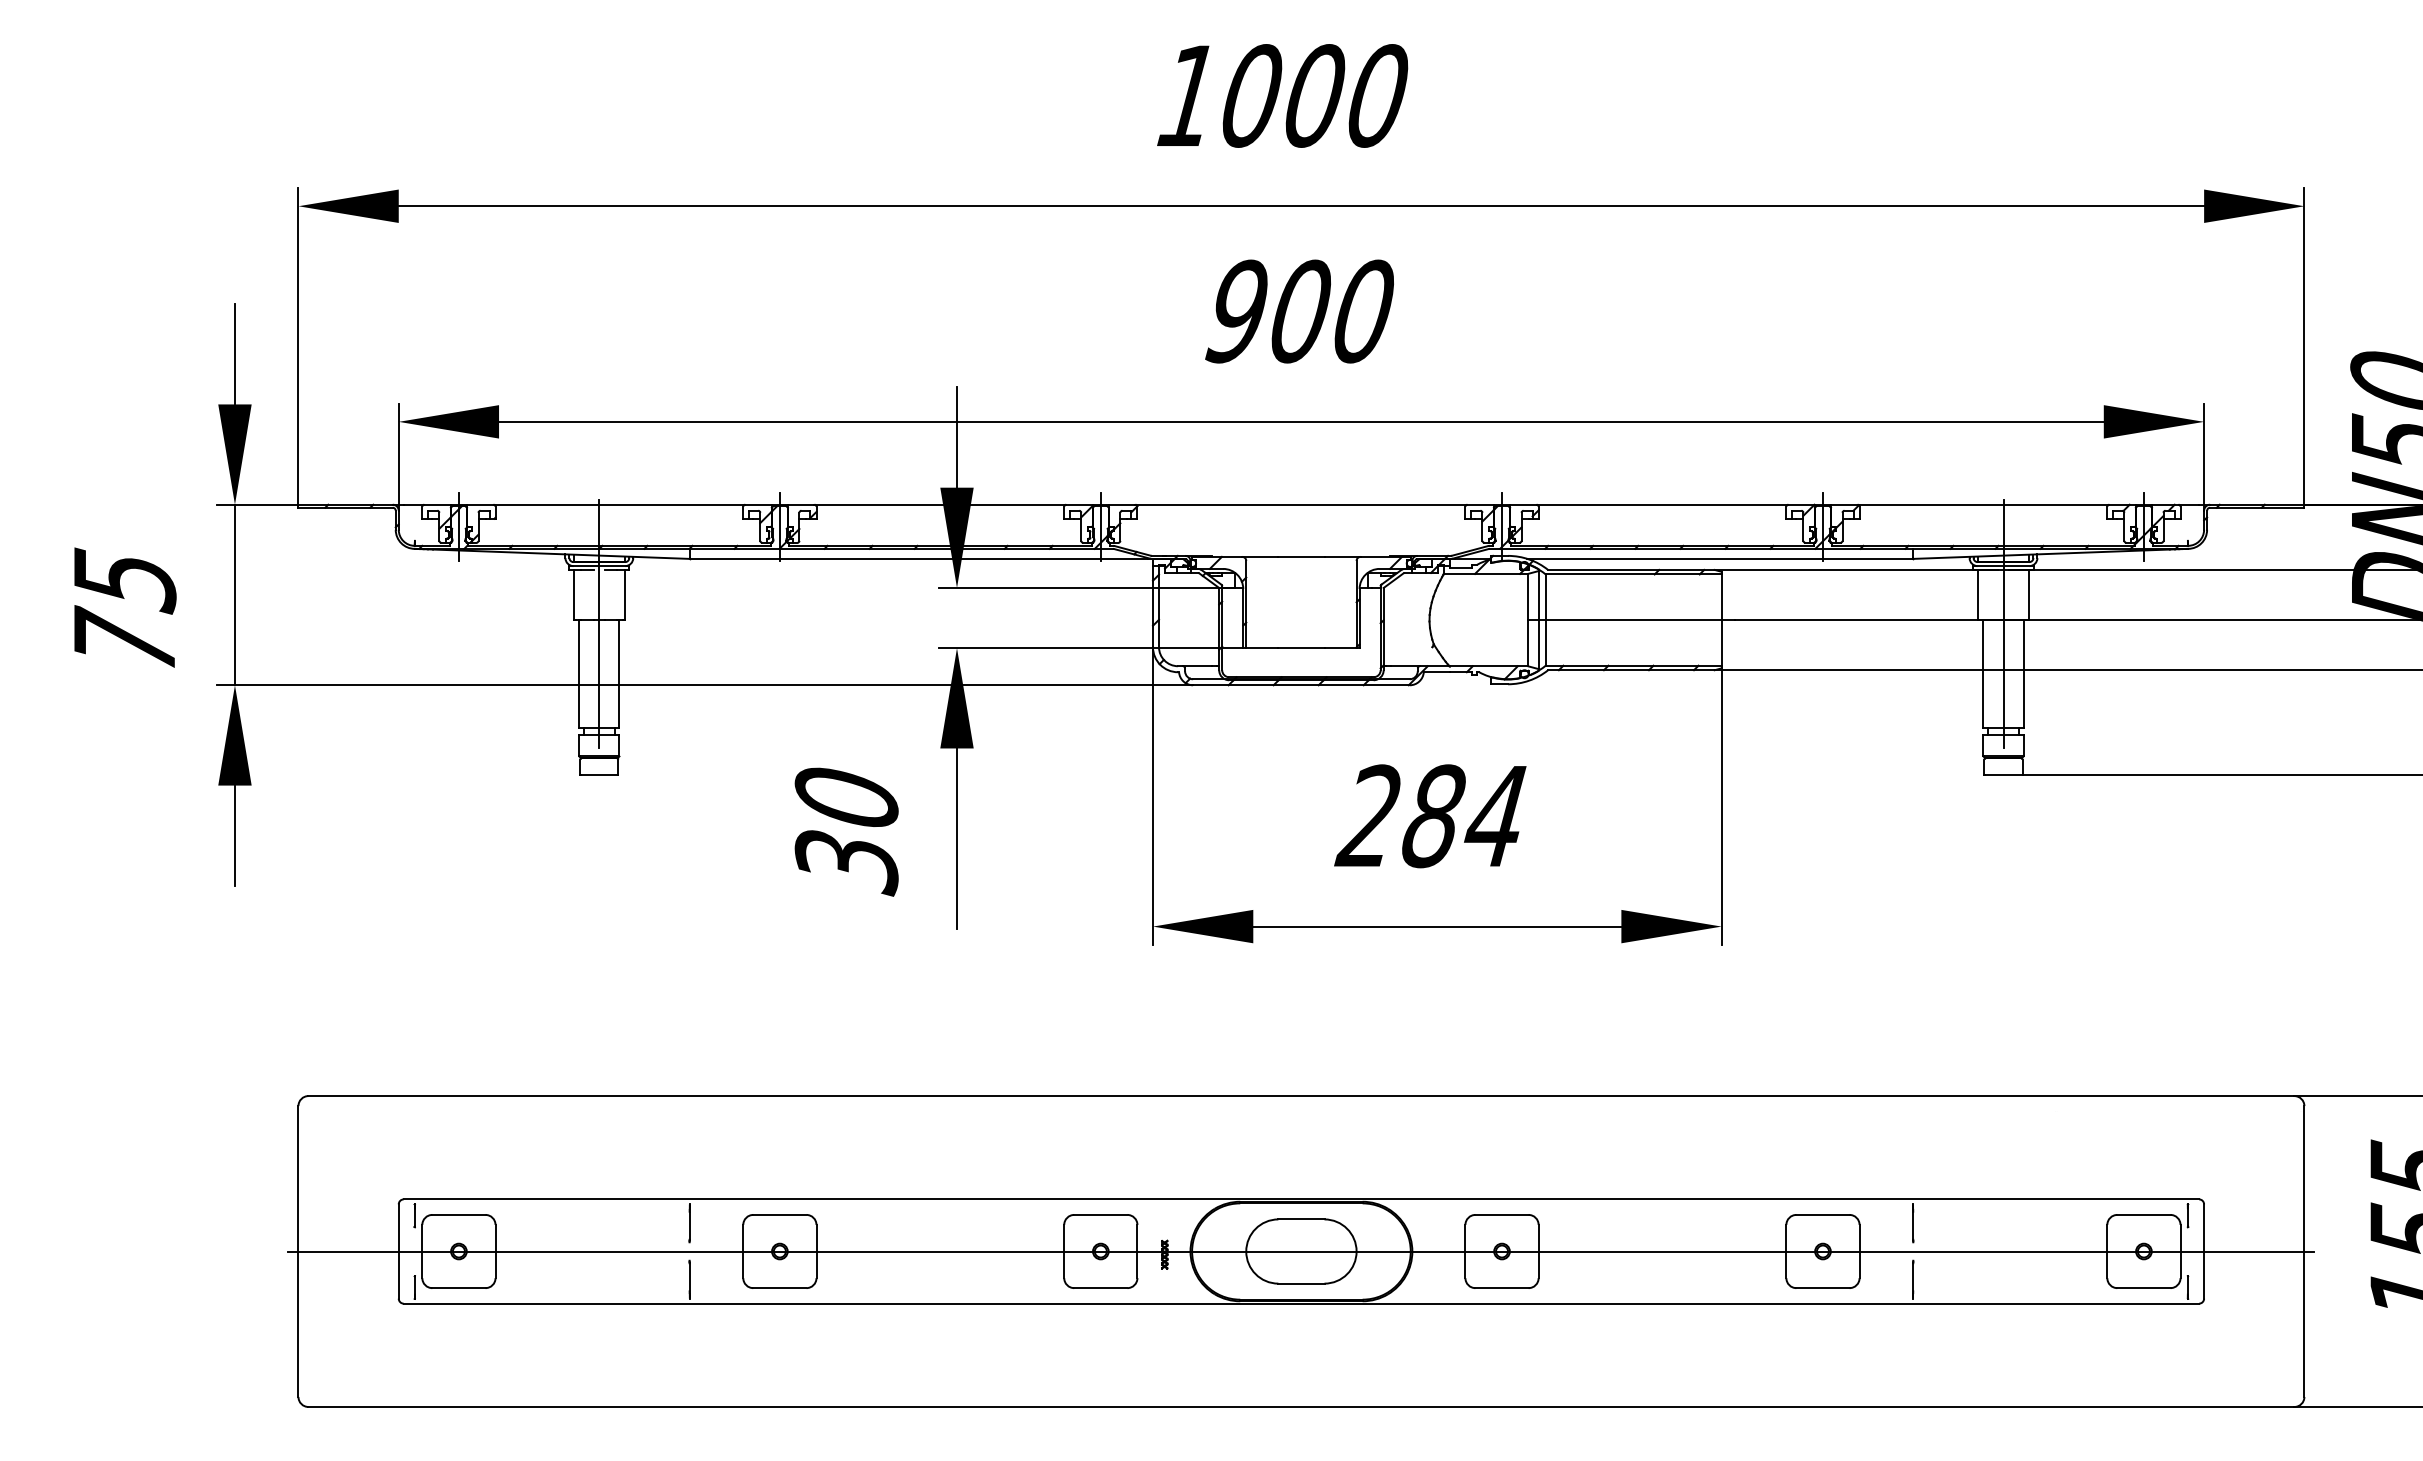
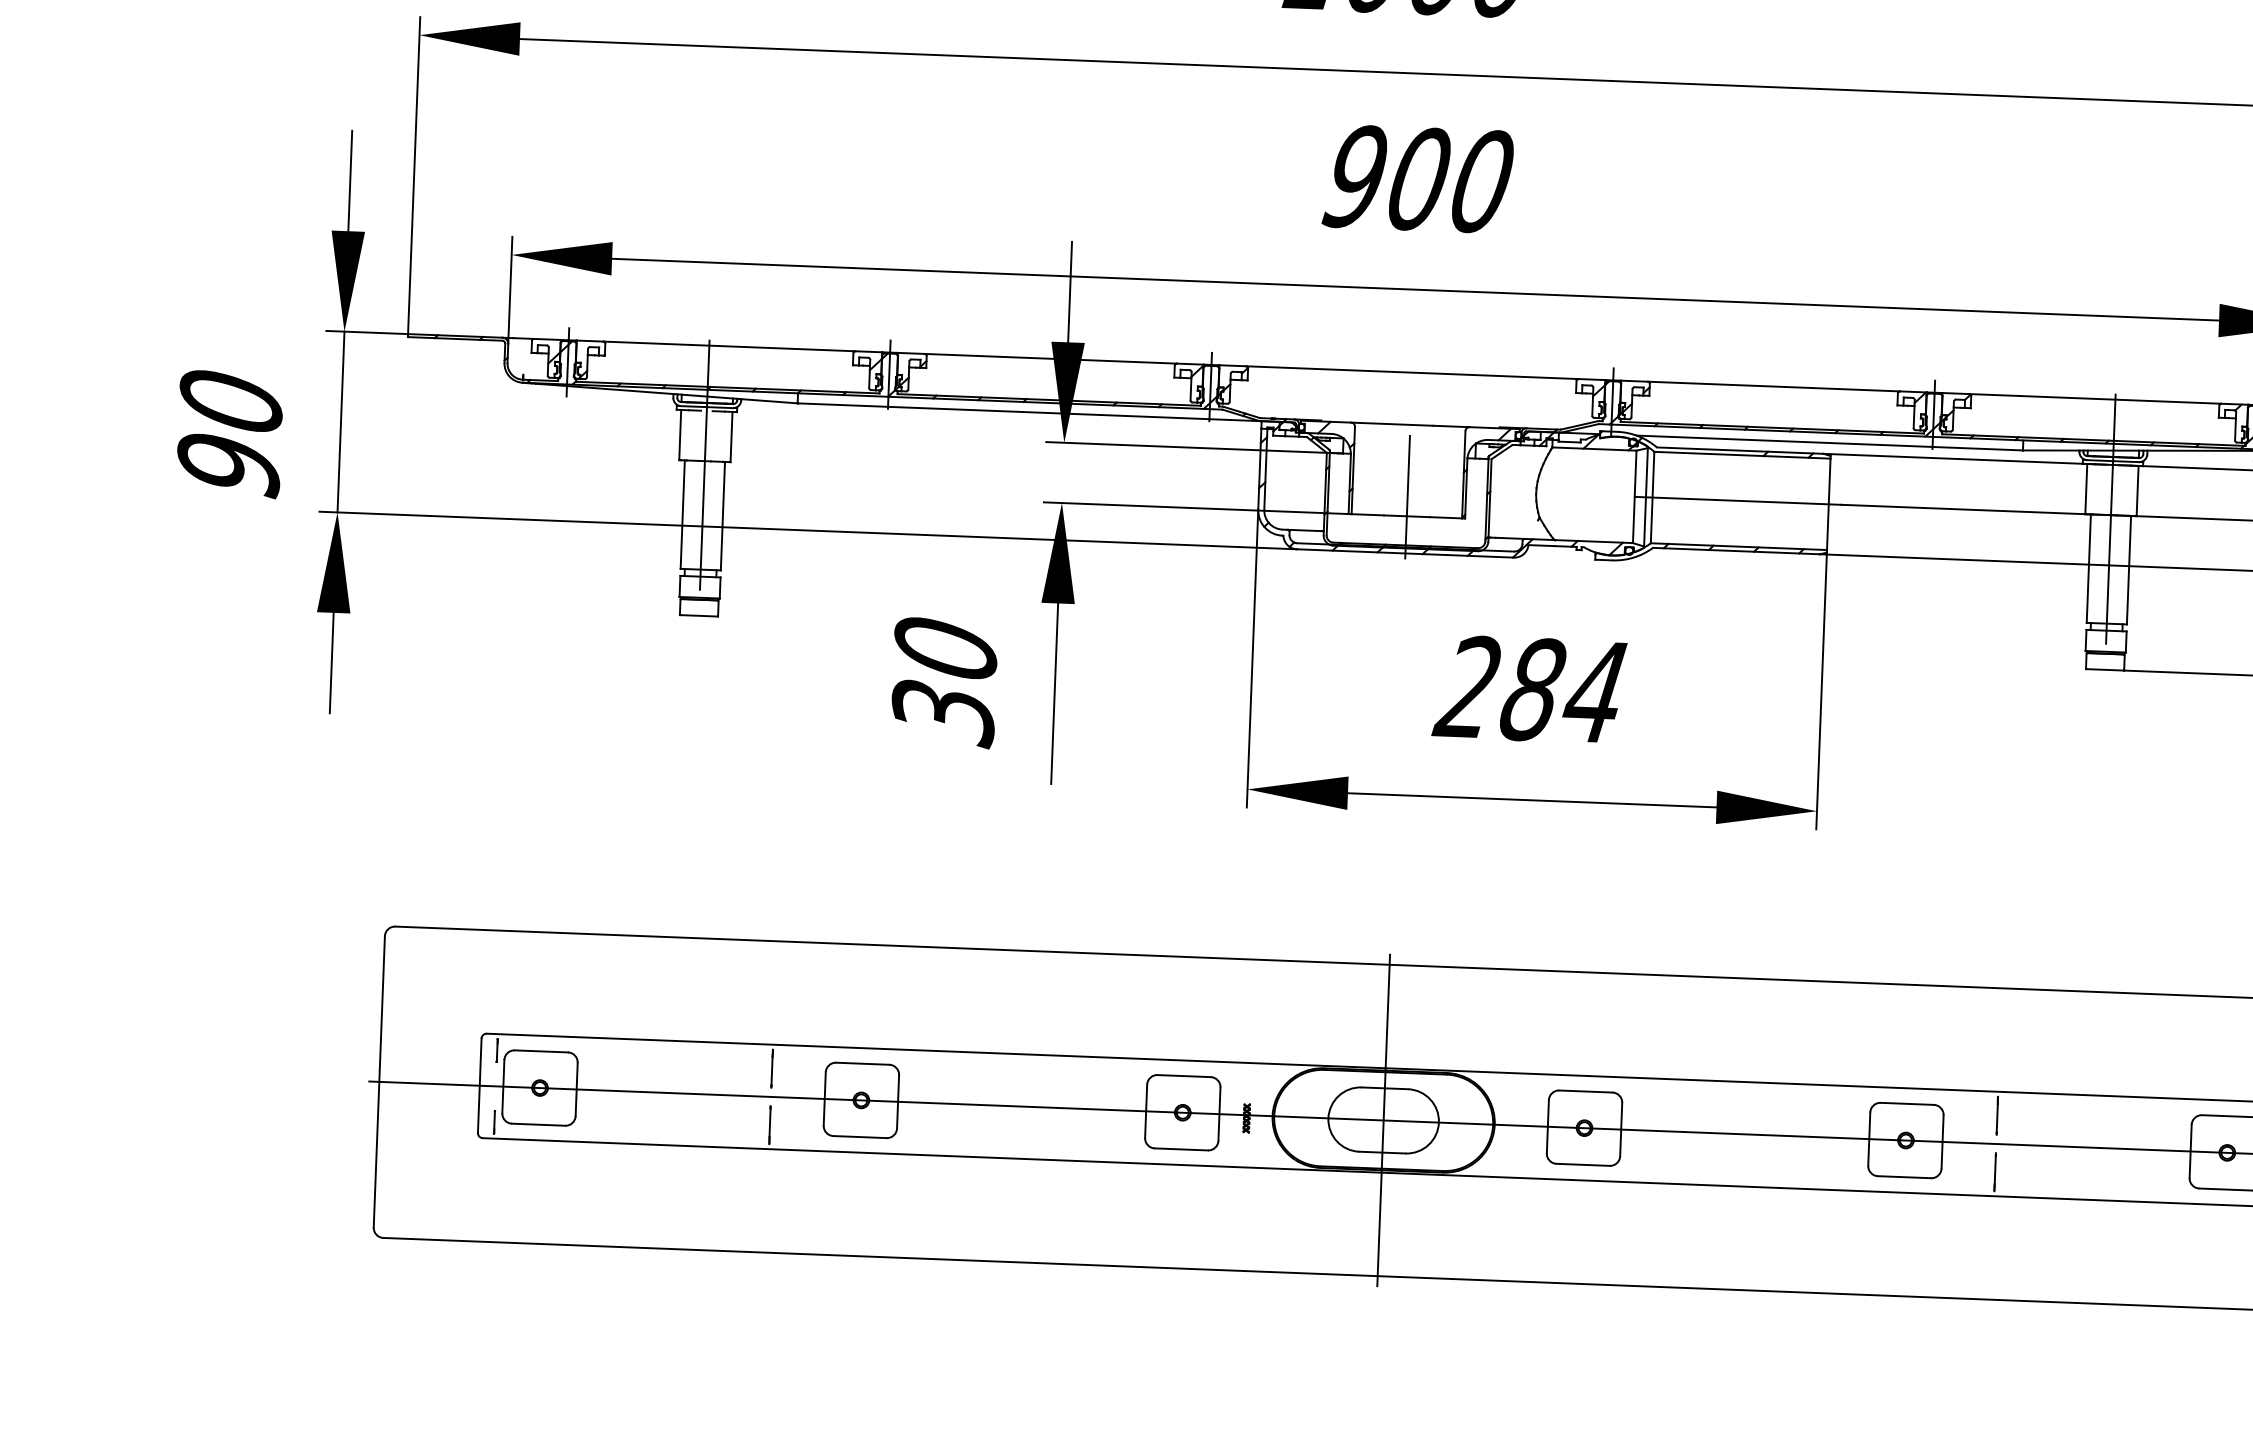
text: (124, 610) -> (229, 433), 75 -> 90
line: (1301, 628) -> (1407, 496), added
line: (1301, 1251) -> (1383, 1120), added

